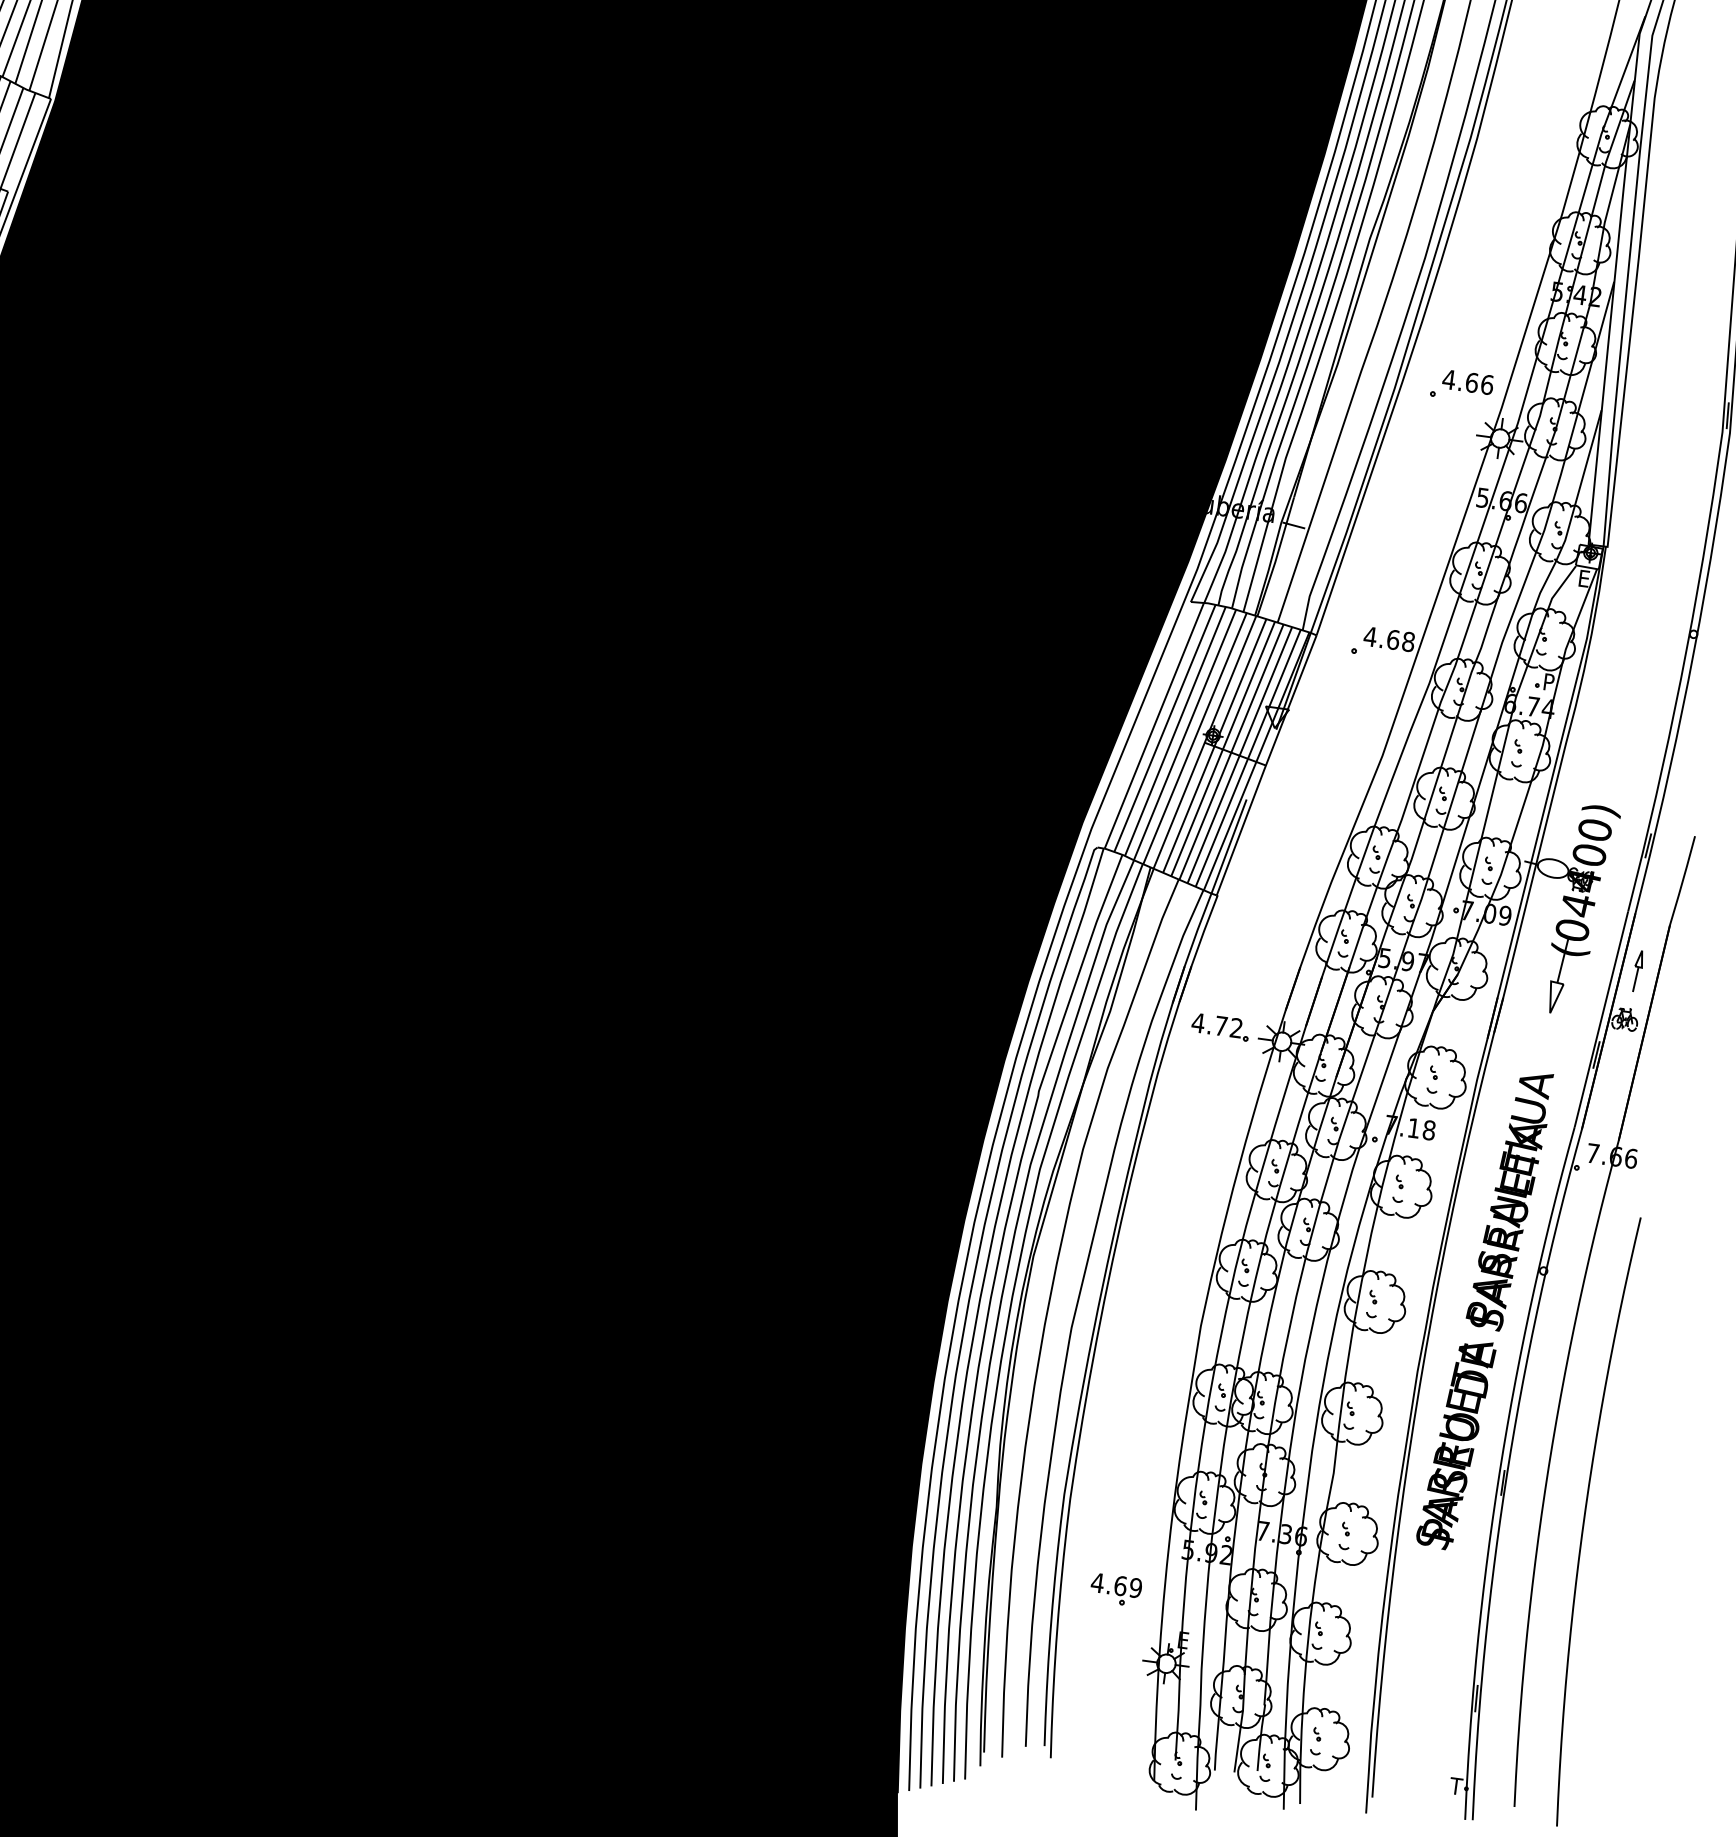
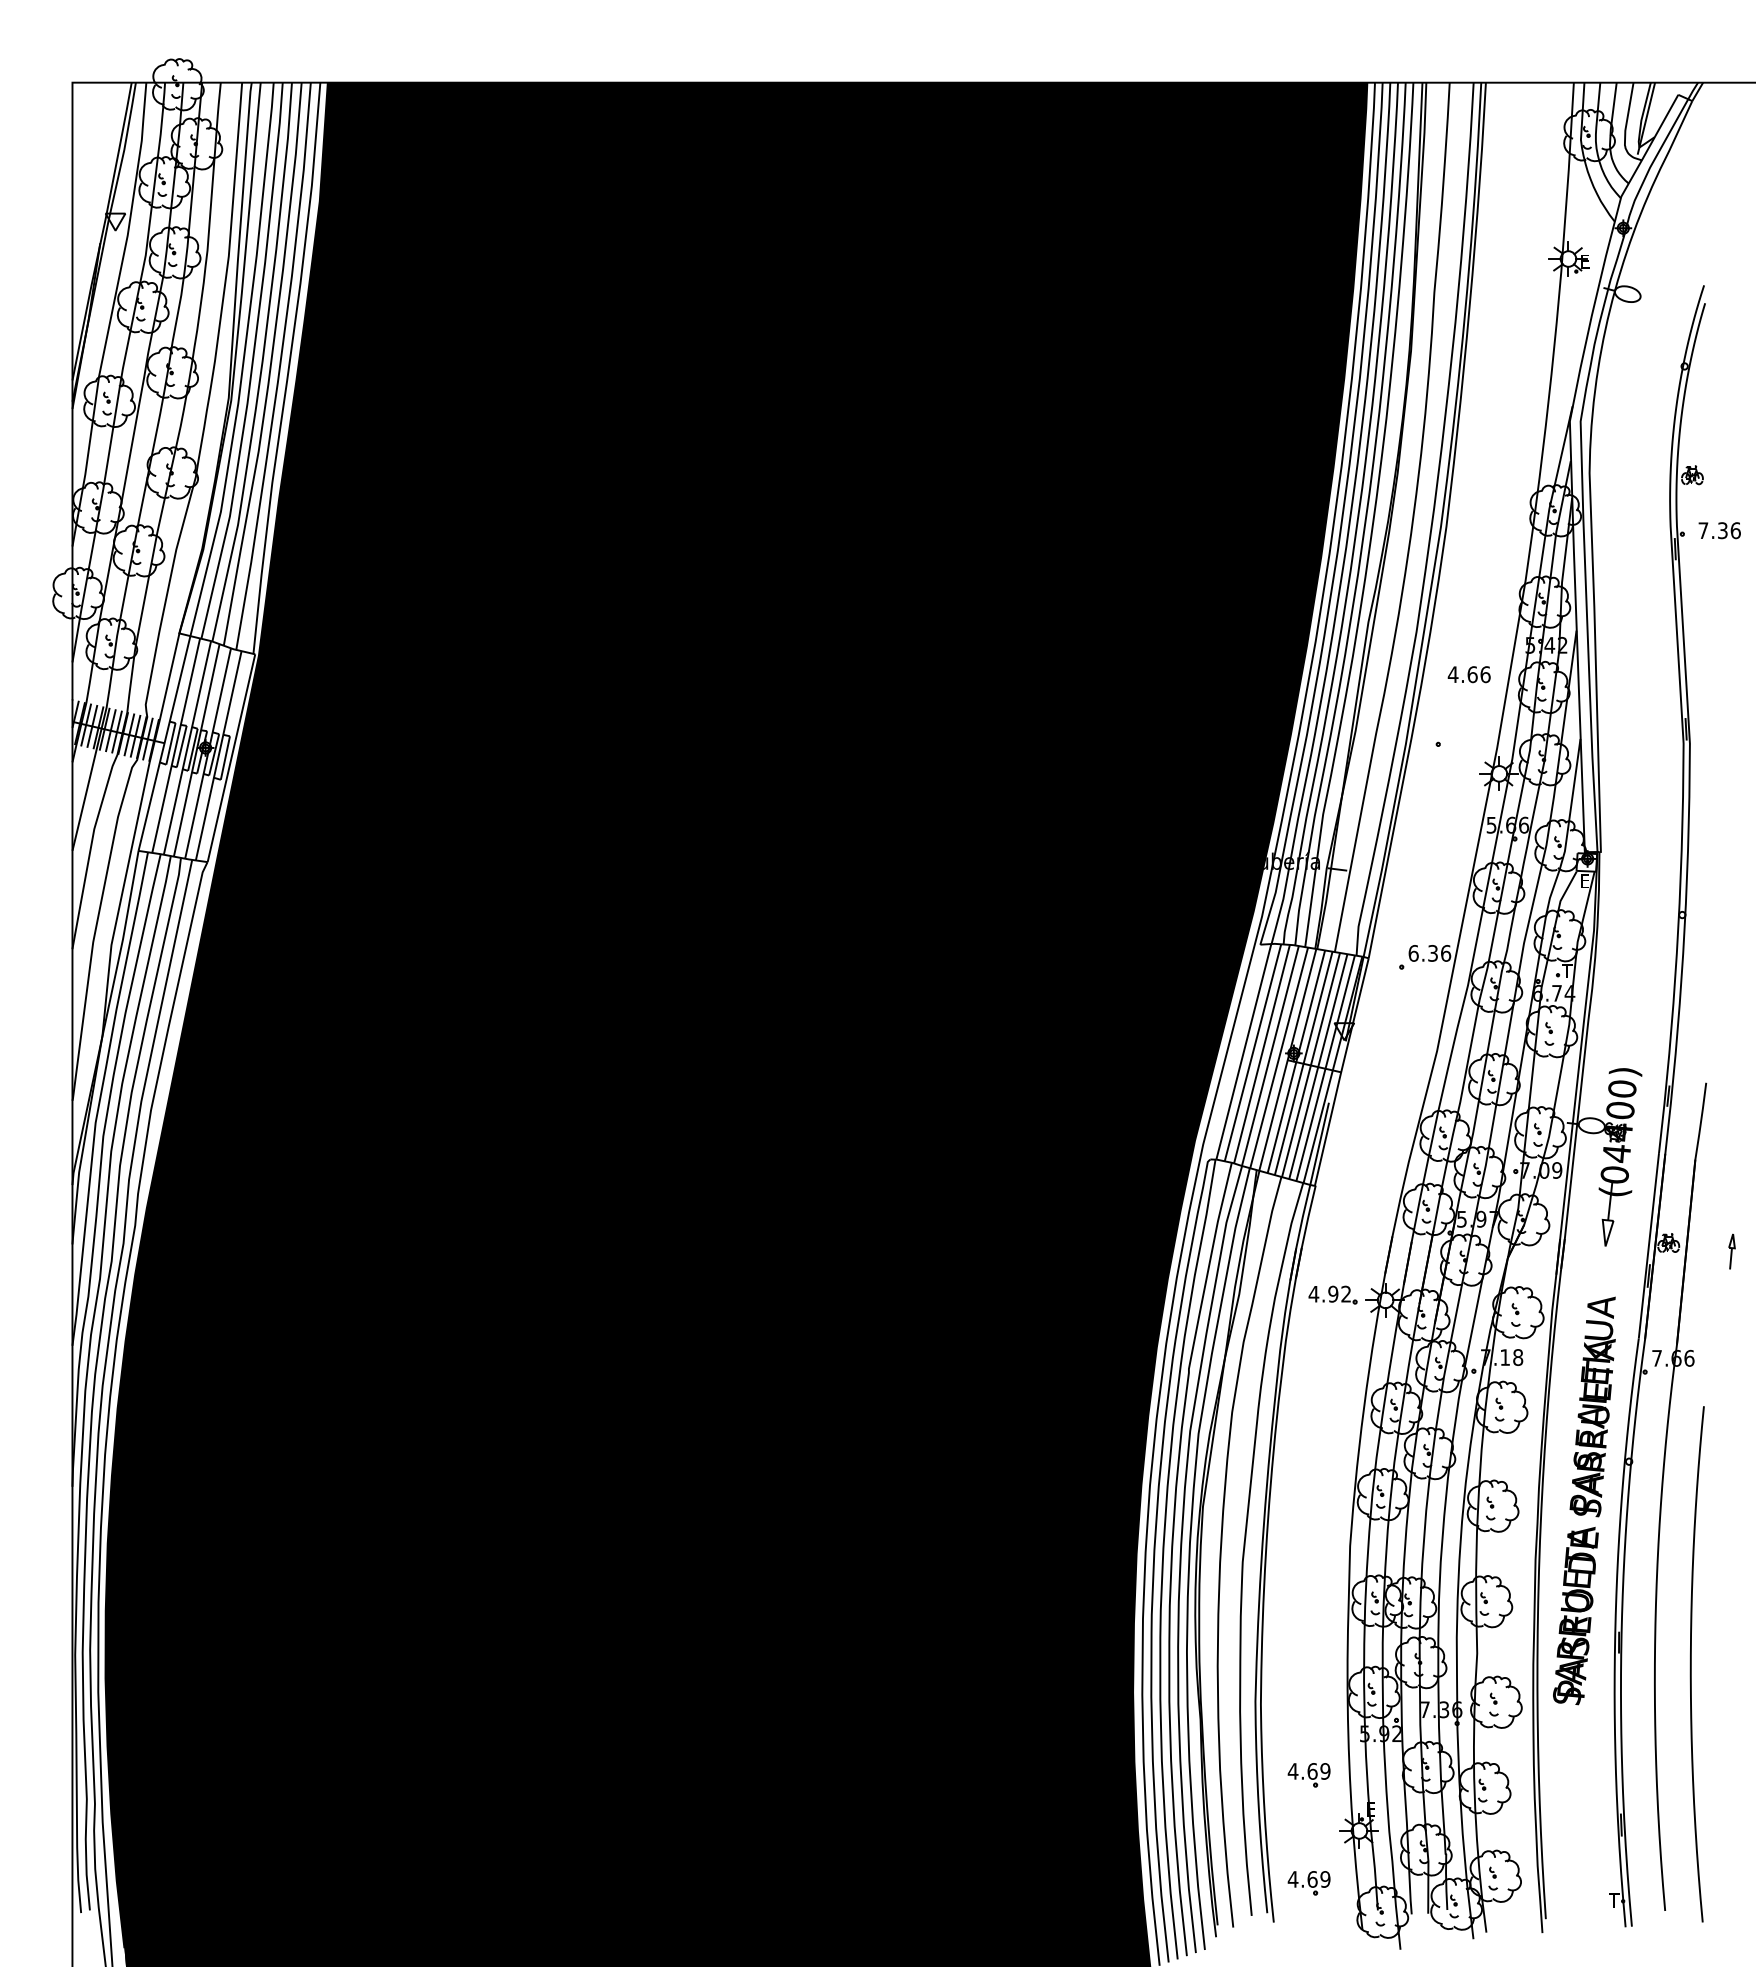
text: (1467, 381) -> (1468, 674), moved
text: (1389, 639) -> (1429, 953), 4.68 -> 6.36
text: (1549, 682) -> (1567, 971), P -> T
part: (1637, 971) -> (1731, 1251), moved
text: (1221, 1025) -> (1333, 1293), 4.72 -> 4.92
part: (1097, 1717) -> (1308, 1883), added

